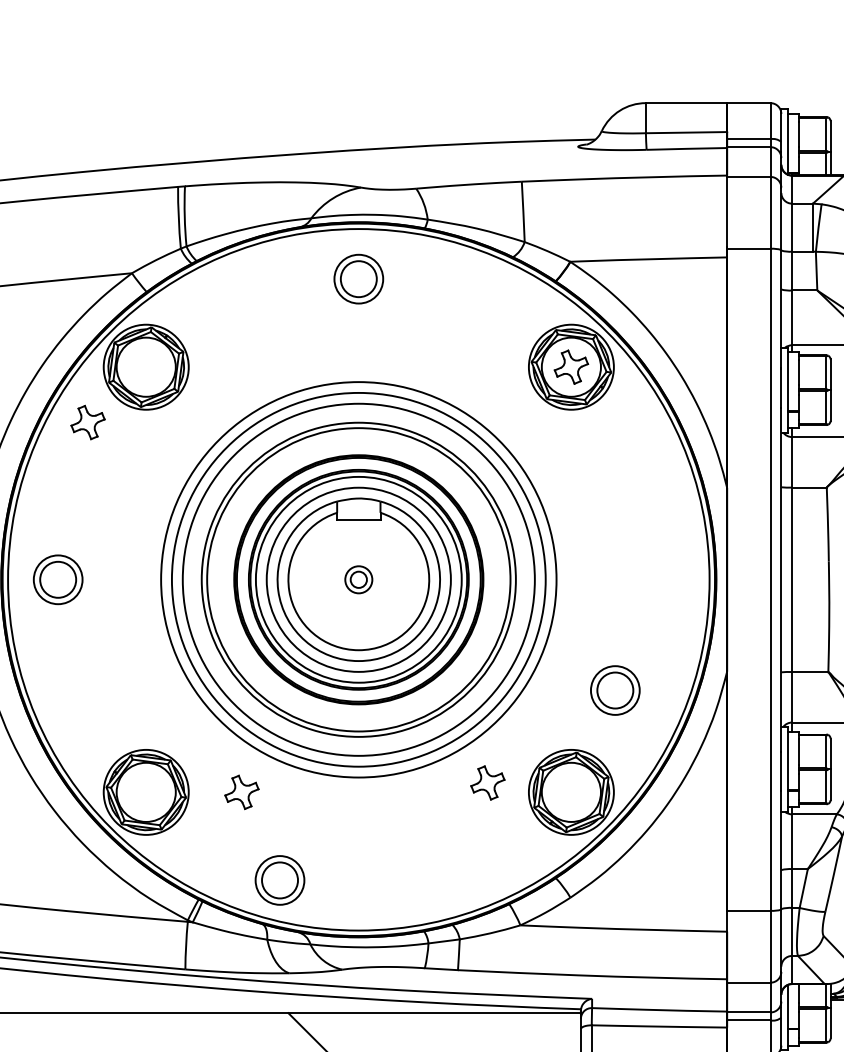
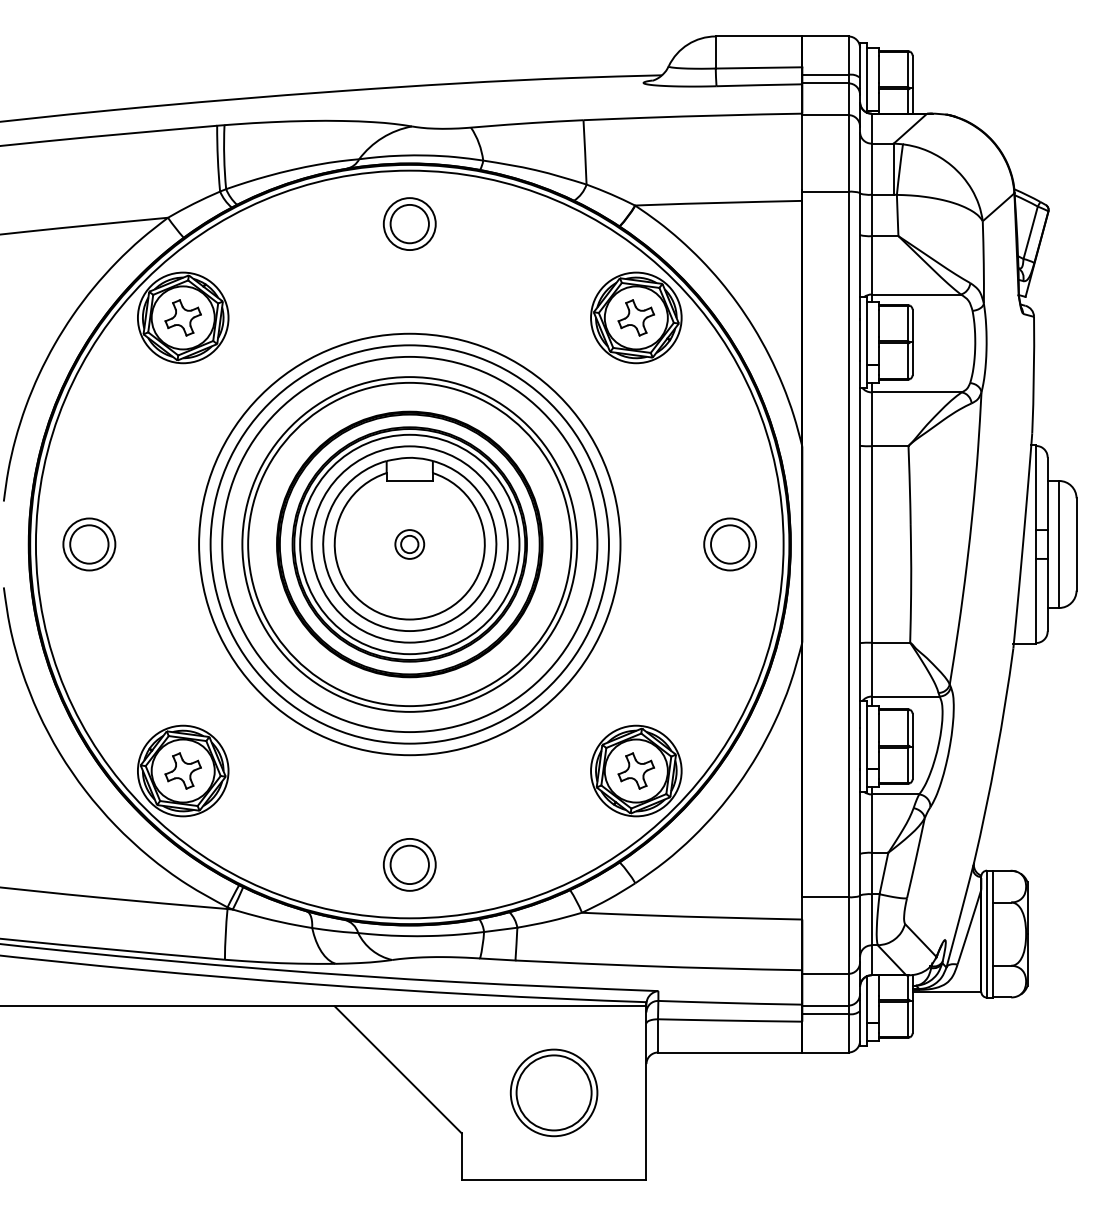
part: (87, 422) -> (182, 317), moved
part: (614, 690) -> (729, 544), moved
part: (488, 782) -> (636, 770), moved
part: (241, 791) -> (182, 770), moved
part: (279, 880) -> (409, 864), moved

